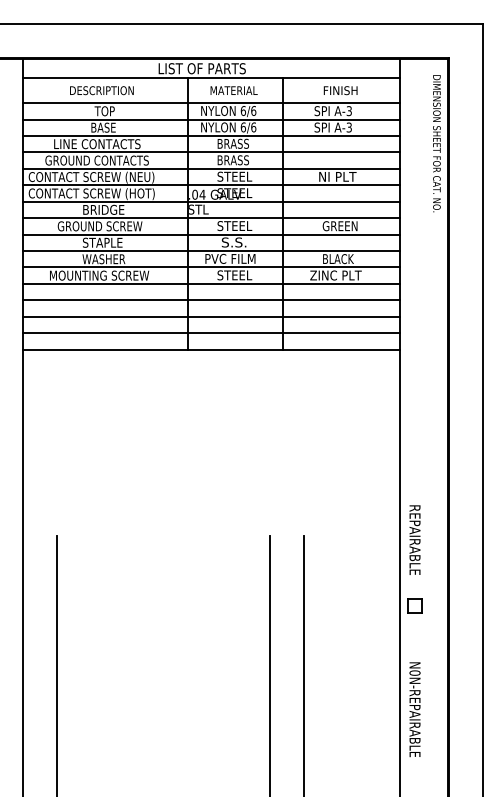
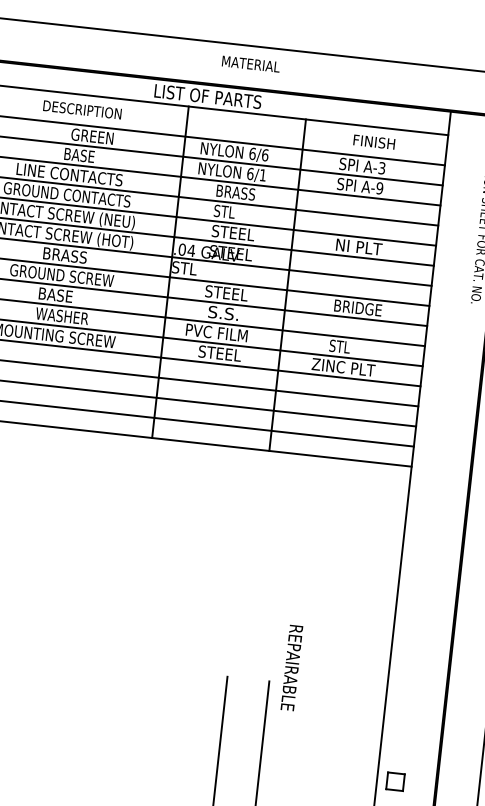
text: (233, 90) -> (250, 63), moved
text: (111, 111) -> (91, 136), TOP -> GREEN
text: (253, 127) -> (262, 175), 6/6 -> 6/1
text: (348, 127) -> (378, 188), A-3 -> A-9
text: (233, 160) -> (233, 213), BRASS -> STL
text: (110, 209) -> (76, 256), BRIDGE -> BRASS
text: (341, 226) -> (356, 308), GREEN -> BRIDGE
text: (102, 242) -> (62, 295), STAPLE -> BASE
text: (337, 259) -> (347, 348), BLACK -> STL
text: (414, 539) -> (291, 667), moved

